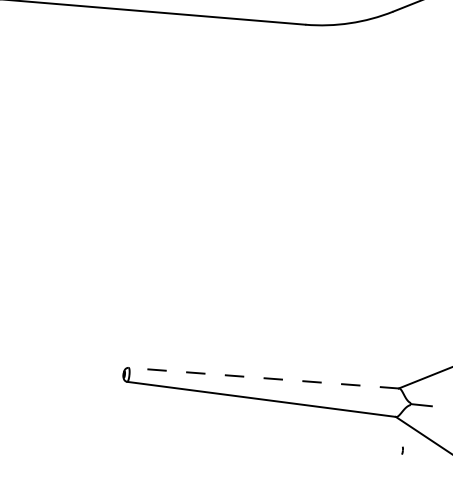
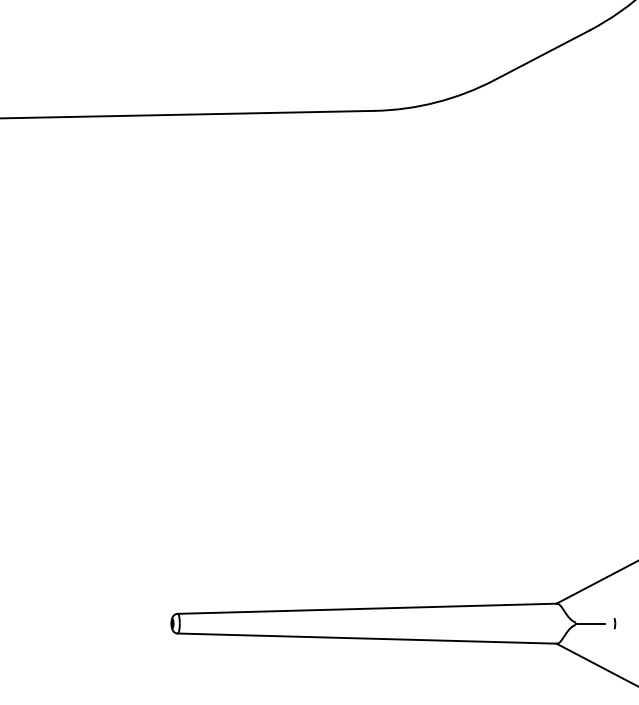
line: (264, 378) -> (367, 608), dashed -> solid
part: (402, 450) -> (614, 623), moved

